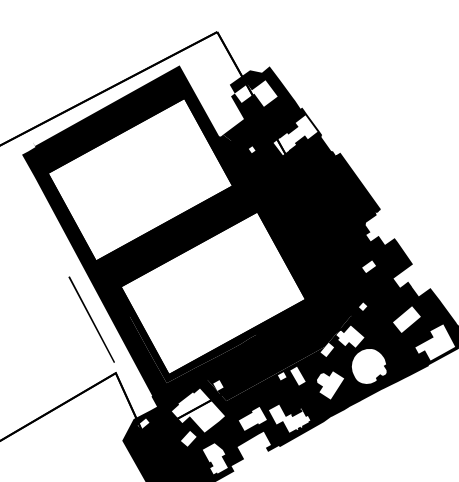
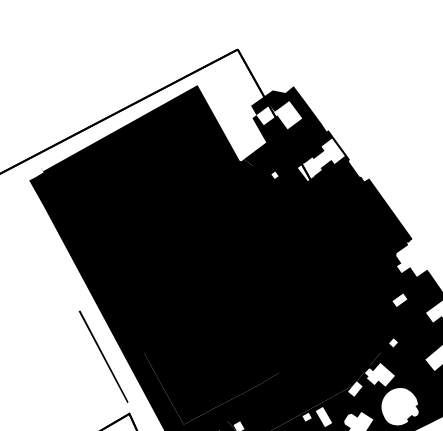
fill: (140, 179) -> (155, 207), added
fill: (213, 293) -> (233, 328), added

